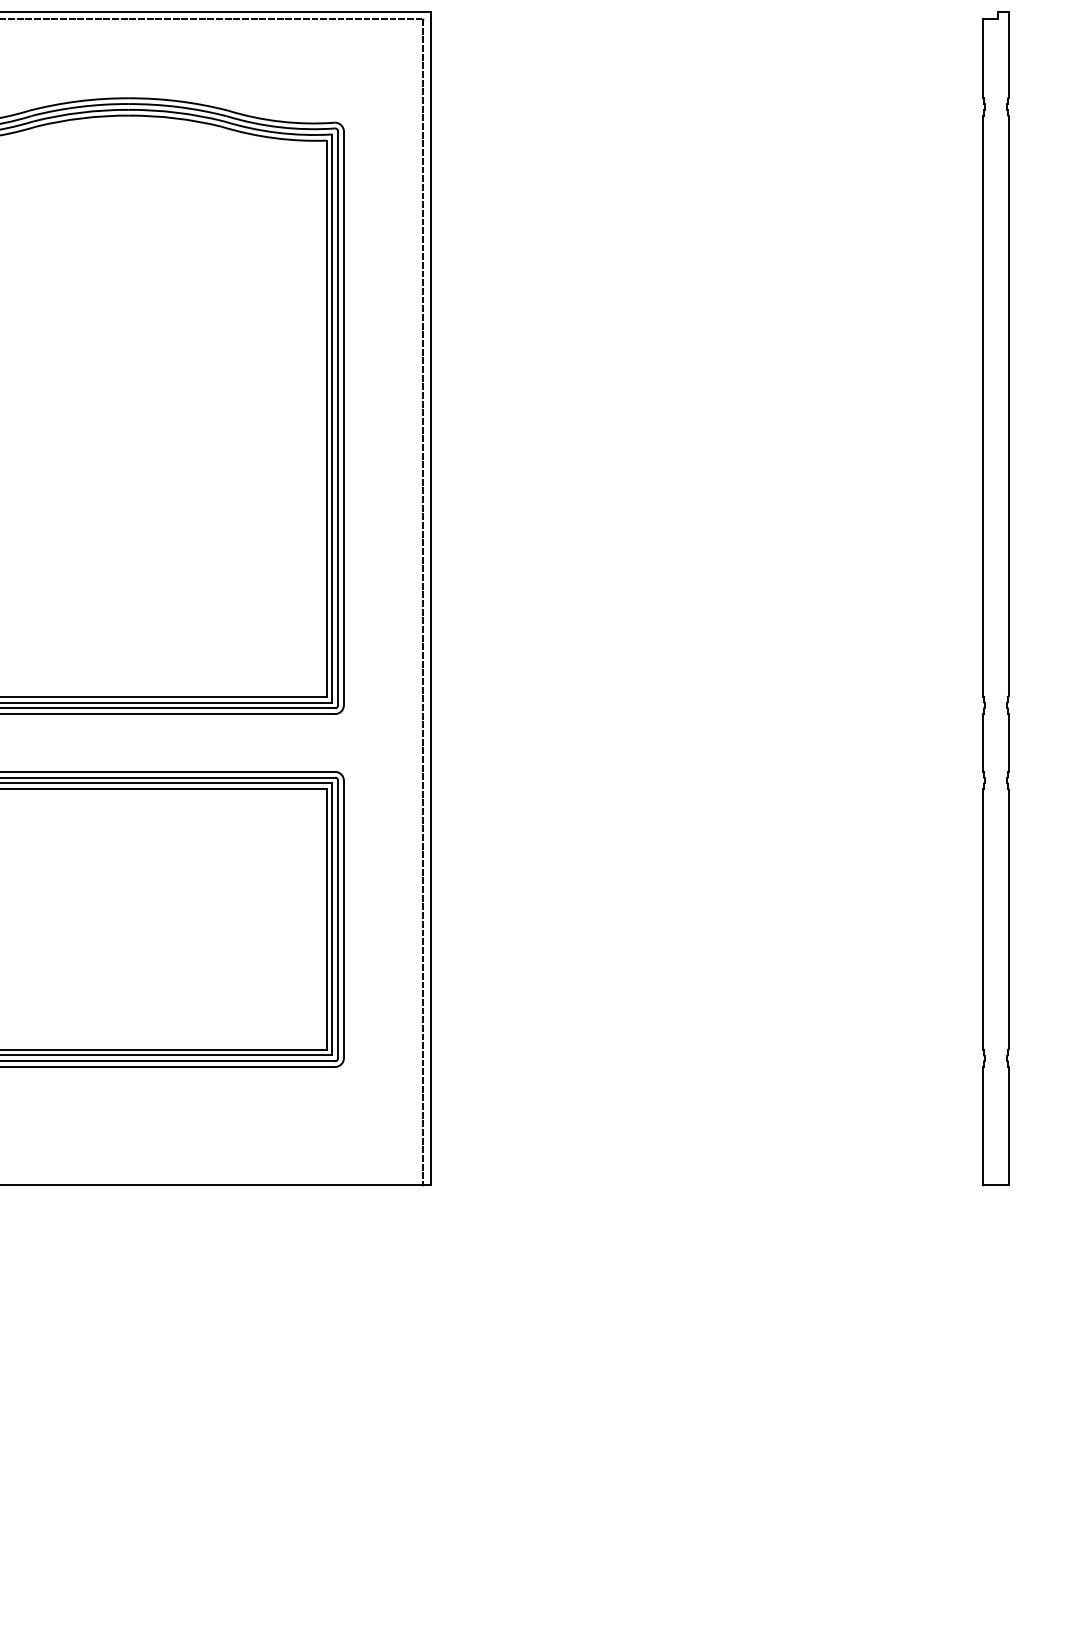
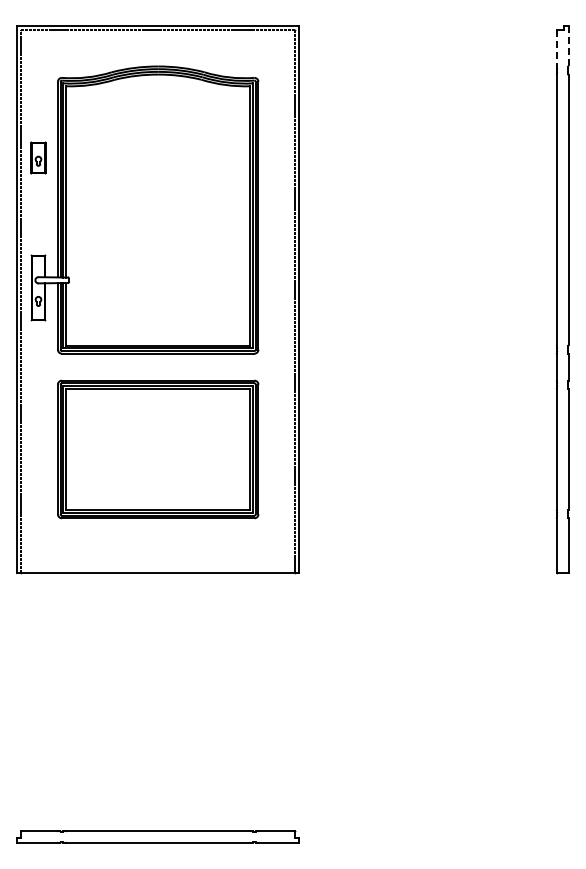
line: (1008, 53) -> (568, 45), solid -> dashed
line: (982, 59) -> (556, 48), solid -> dashed

